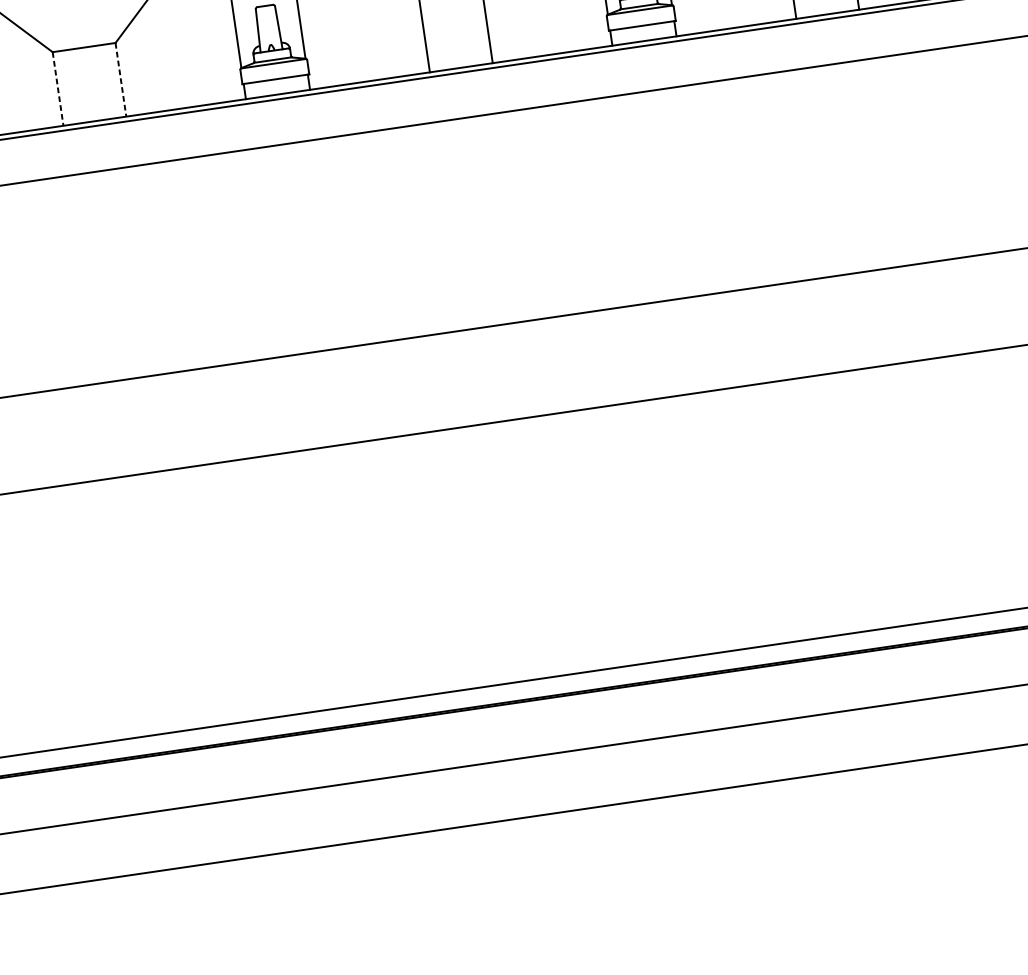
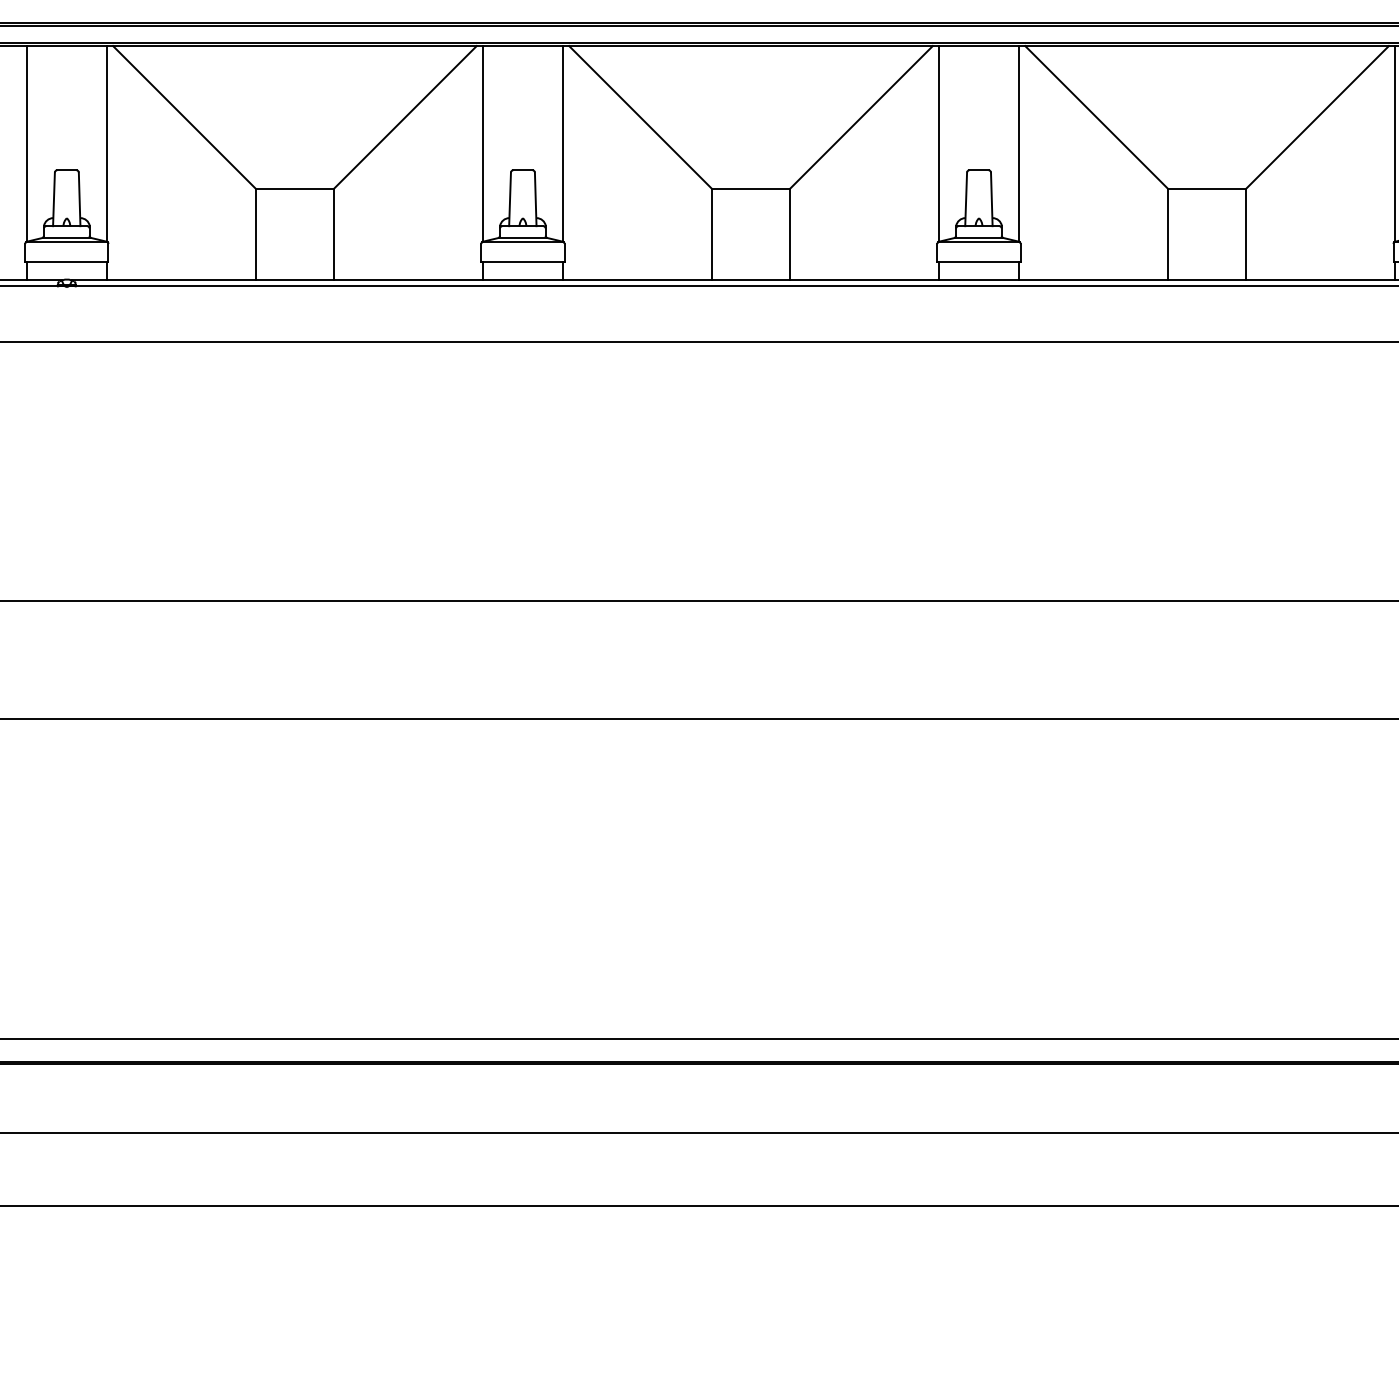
line: (121, 79) -> (334, 234), dashed -> solid
line: (57, 88) -> (255, 234), dashed -> solid

